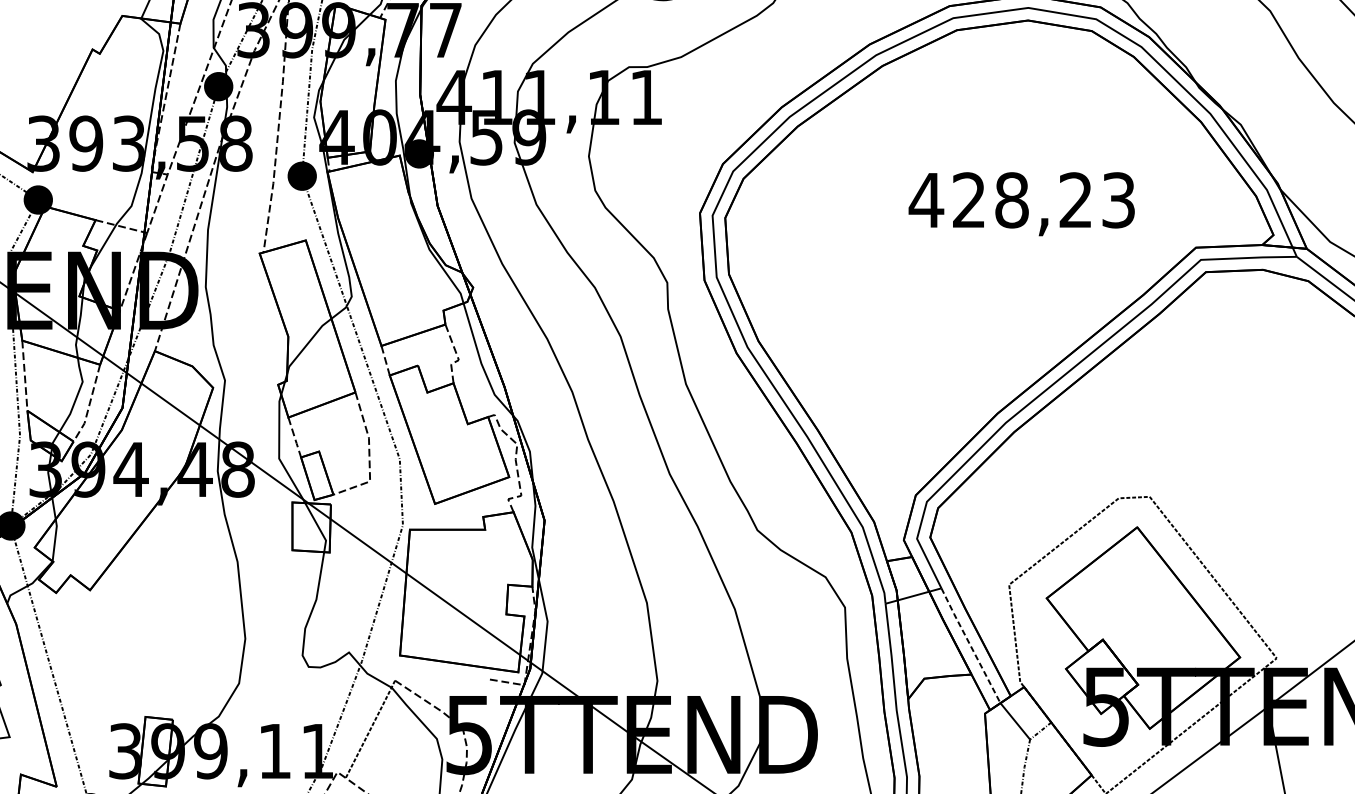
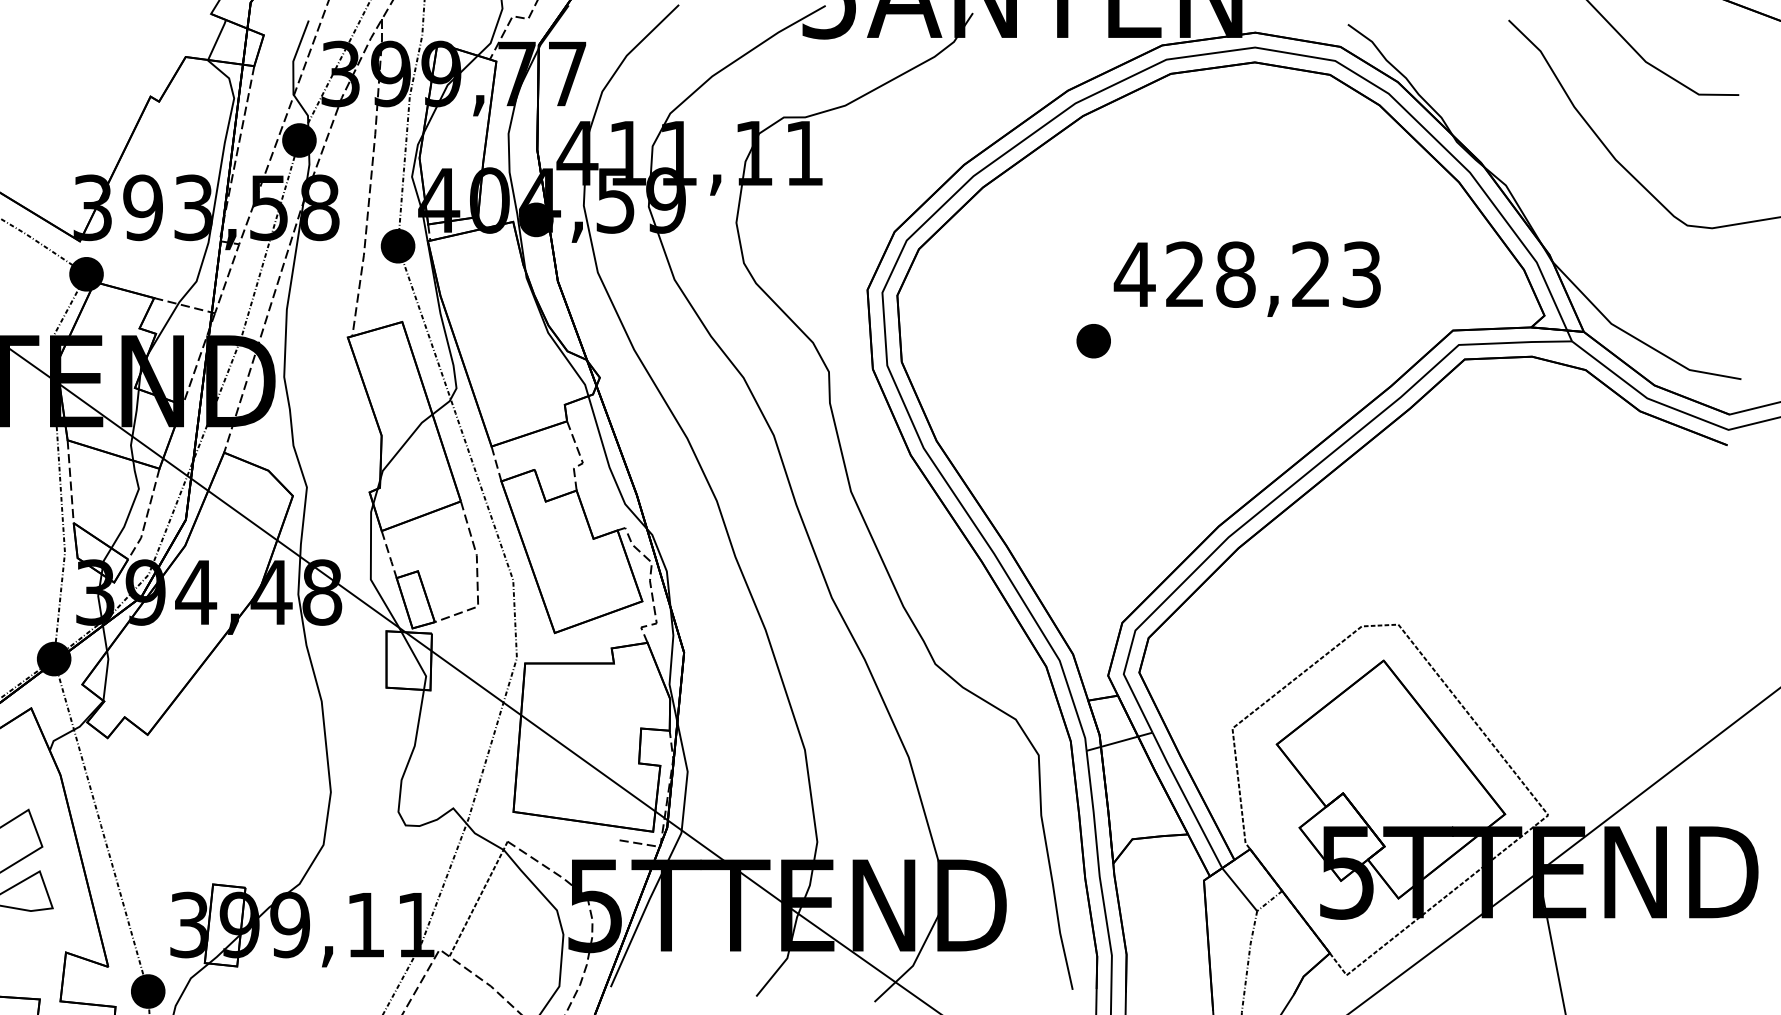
part: (891, 256) -> (1093, 341), added
line: (970, 645) -> (1186, 800), dashed -> solid

